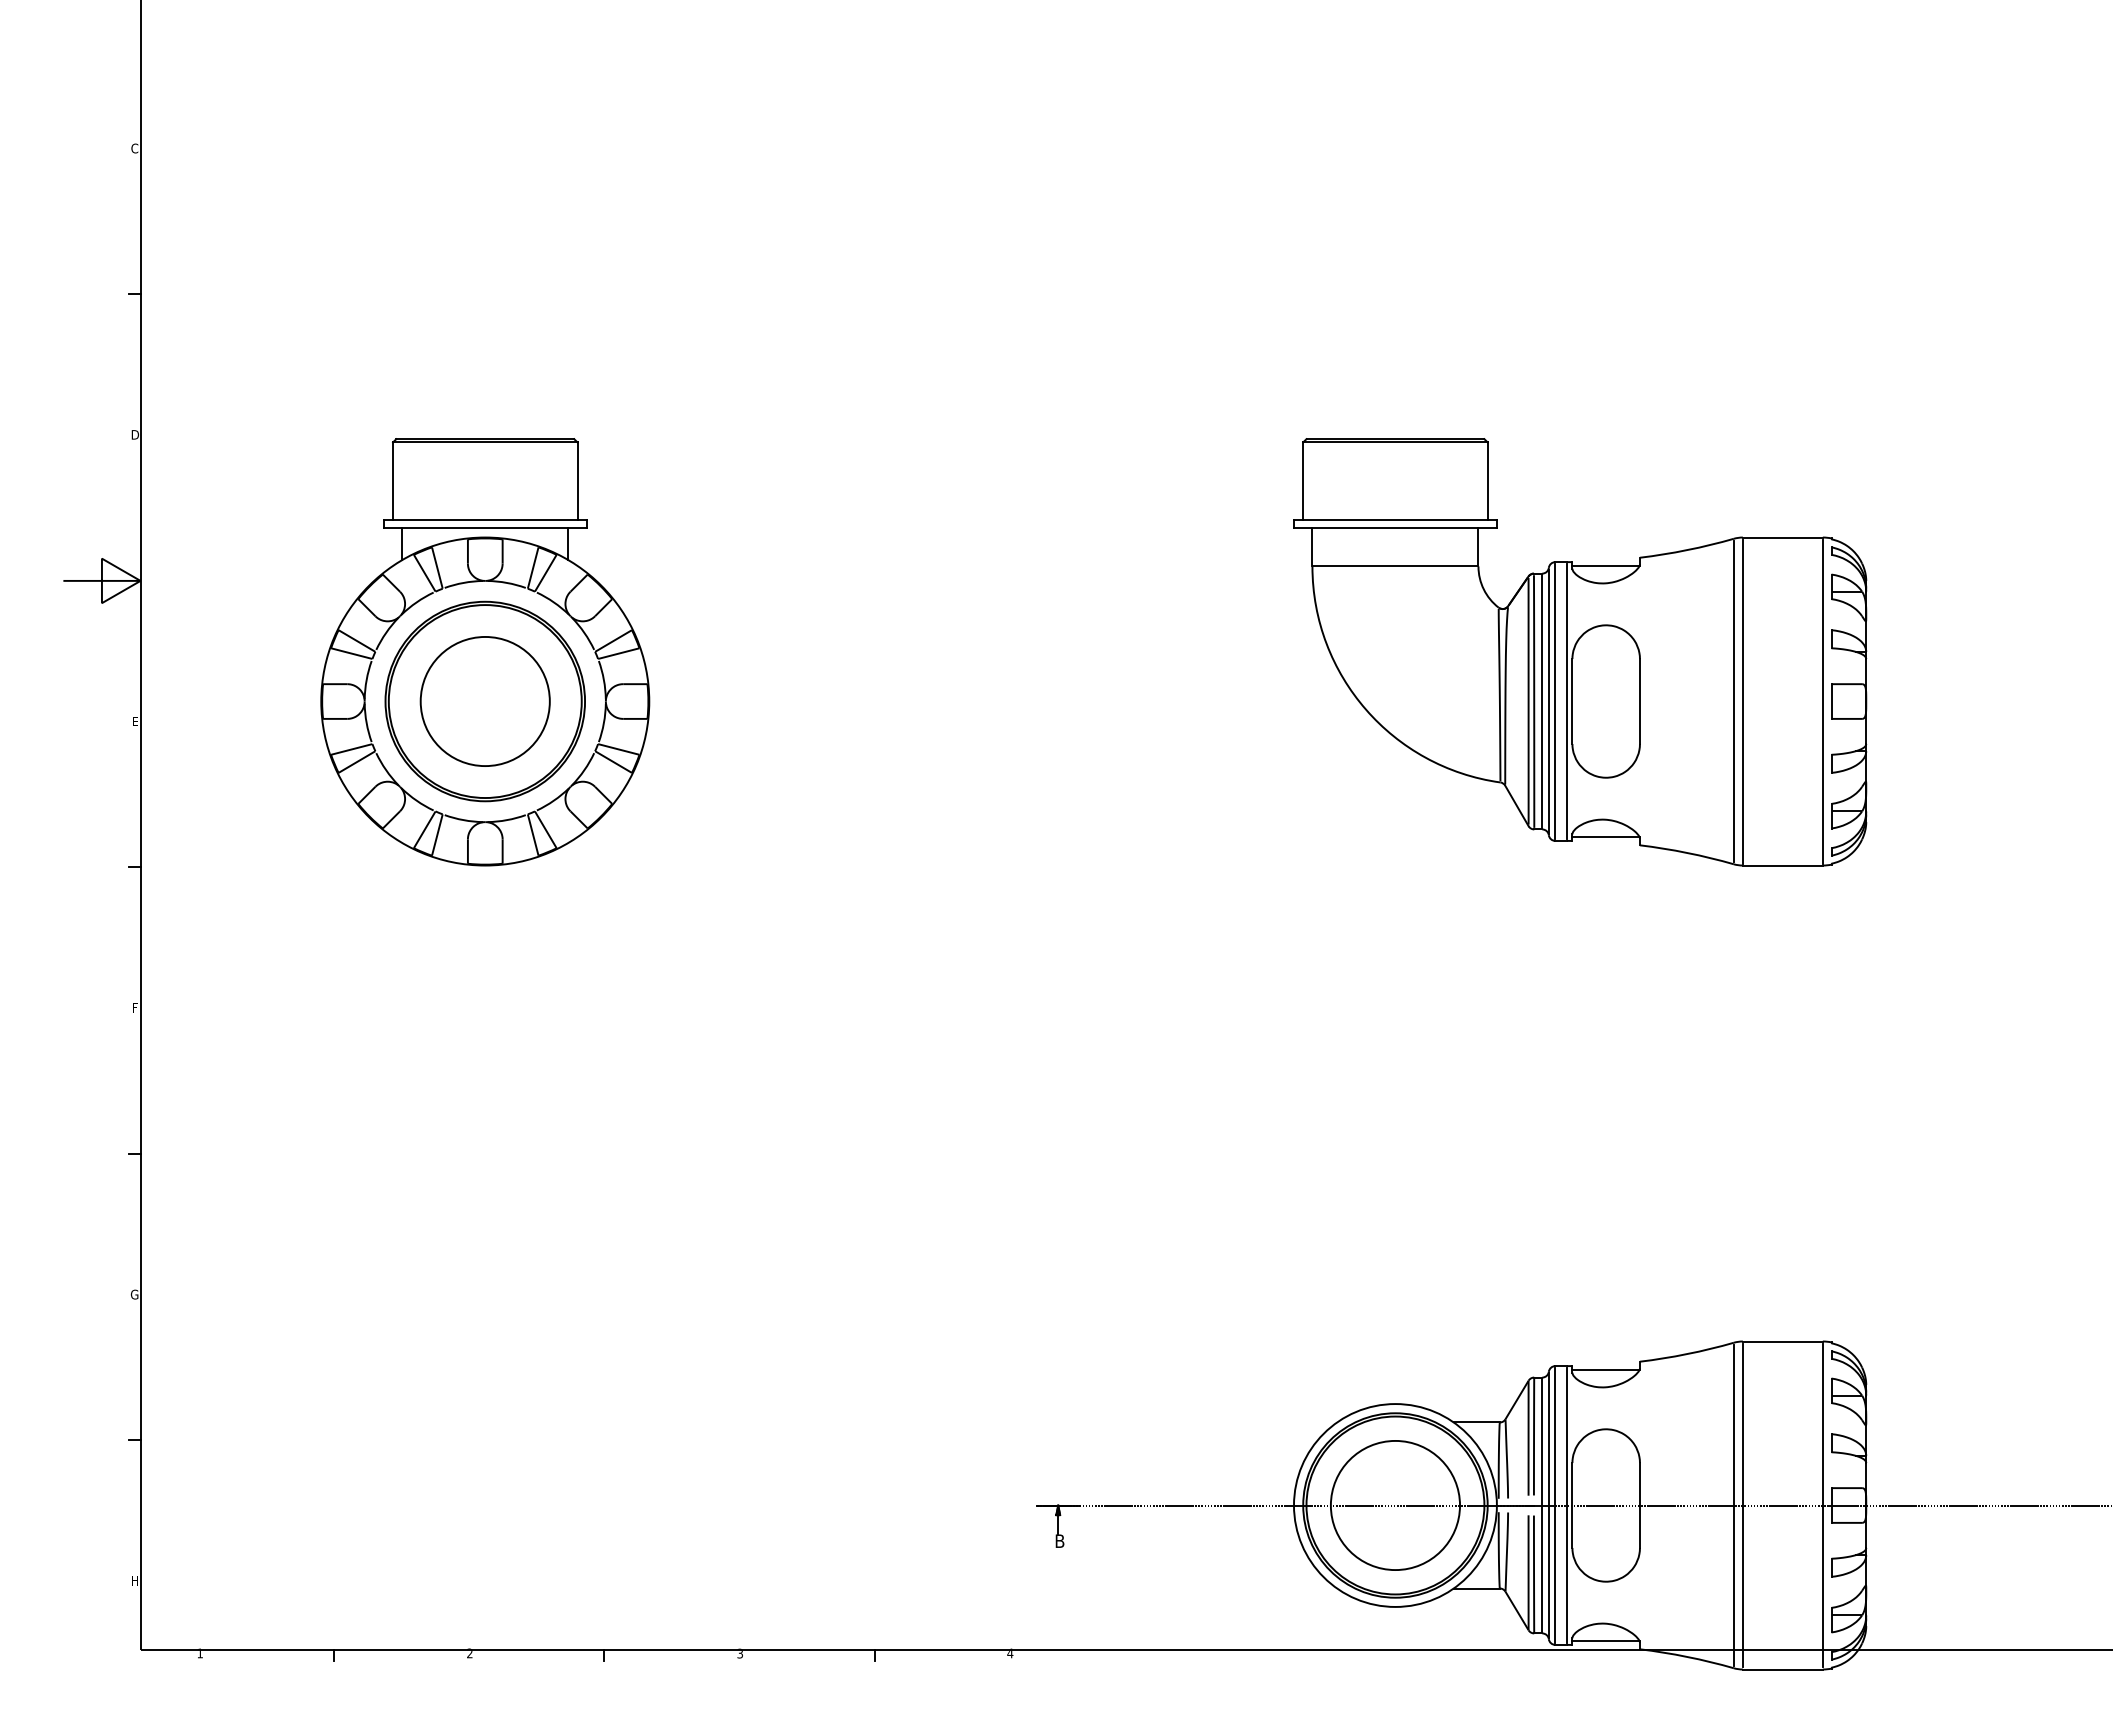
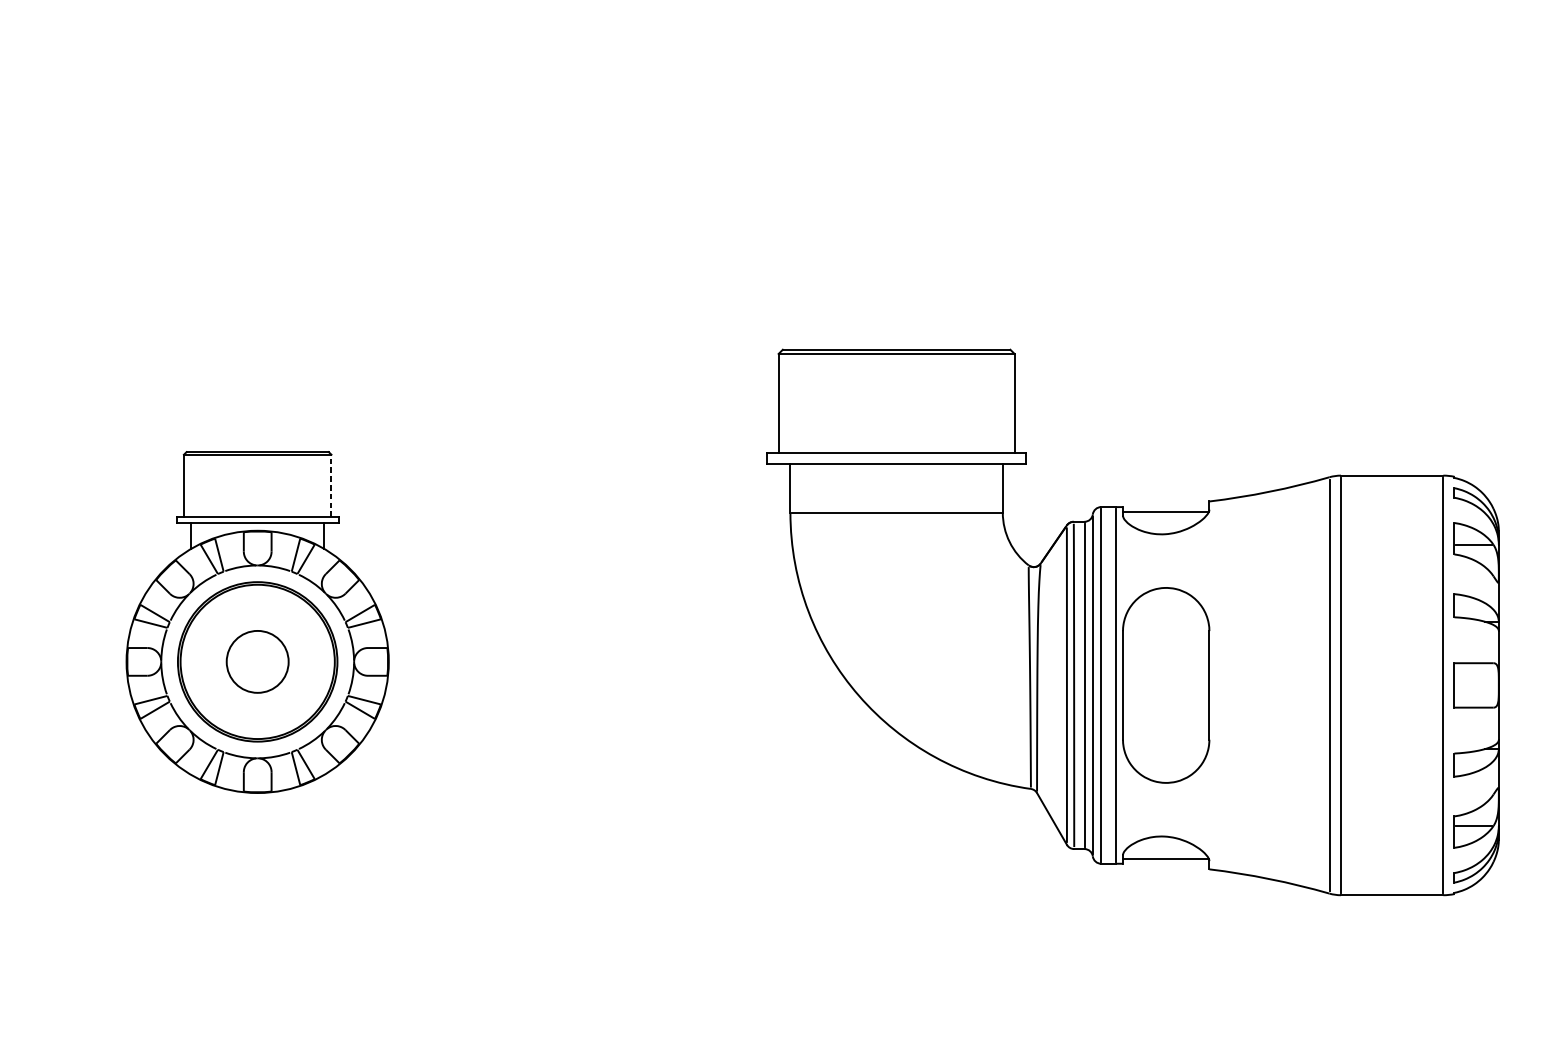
line: (577, 481) -> (331, 485), solid -> dashed
part: (1580, 652) -> (1133, 622), size x1.6
circle: (484, 701) -> (257, 661), size x0.6

